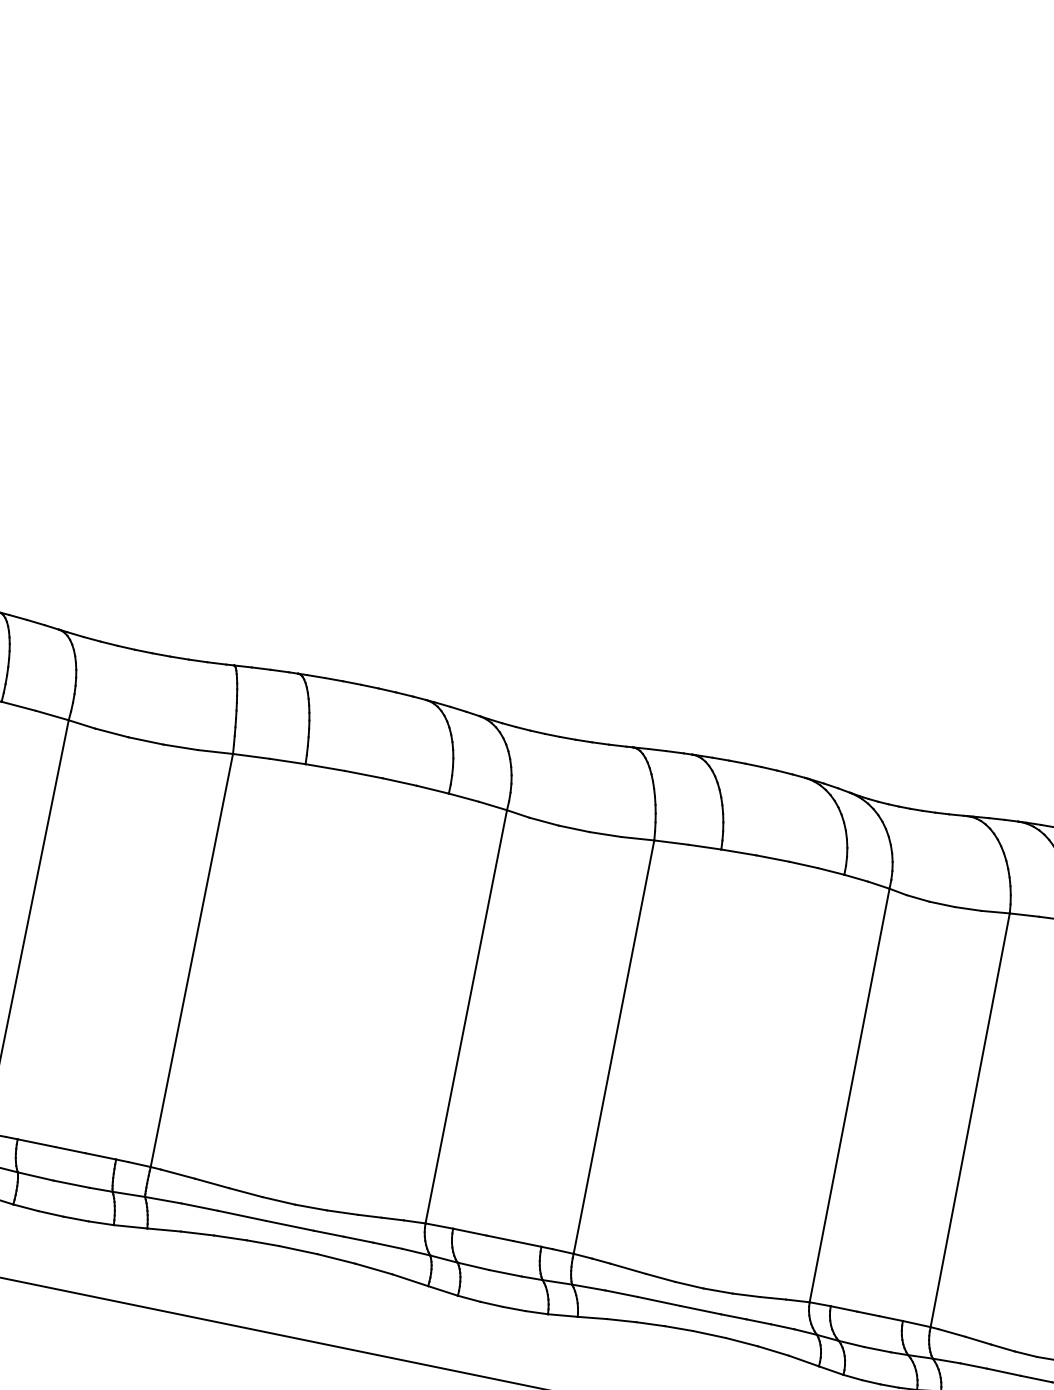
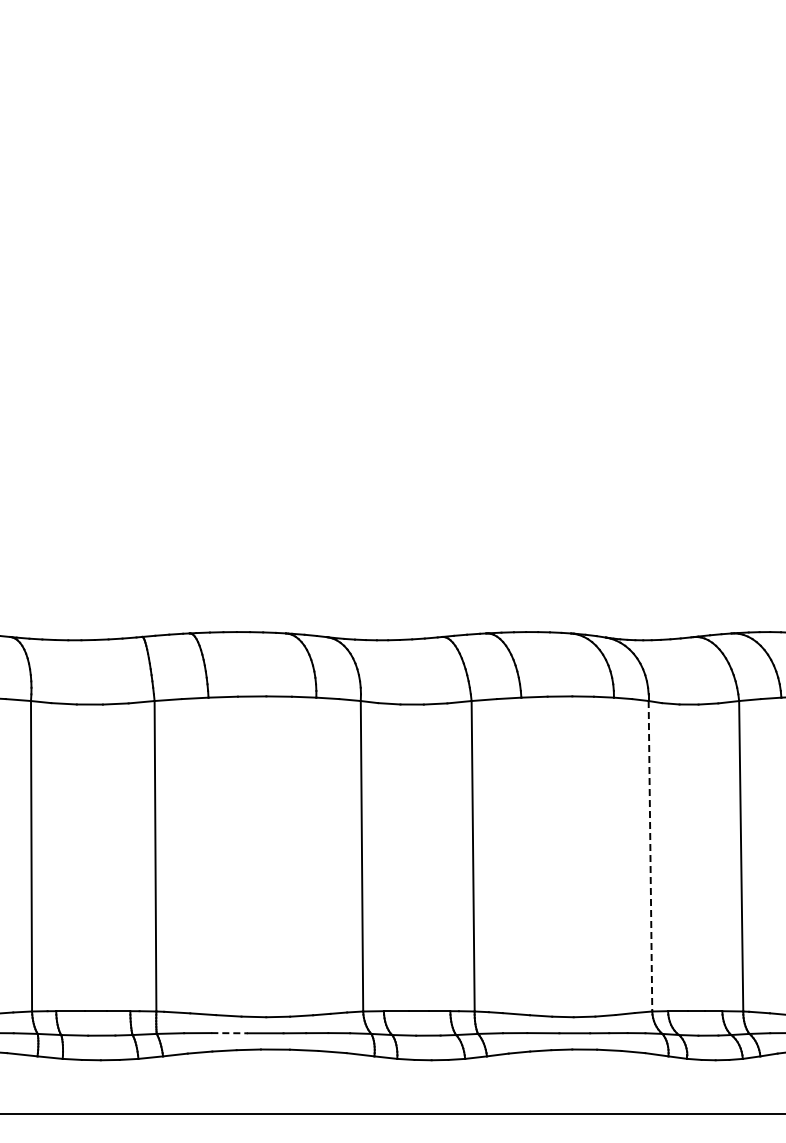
line: (849, 1095) -> (650, 856), solid -> dashed
line: (243, 1216) -> (230, 1033), solid -> dashed

